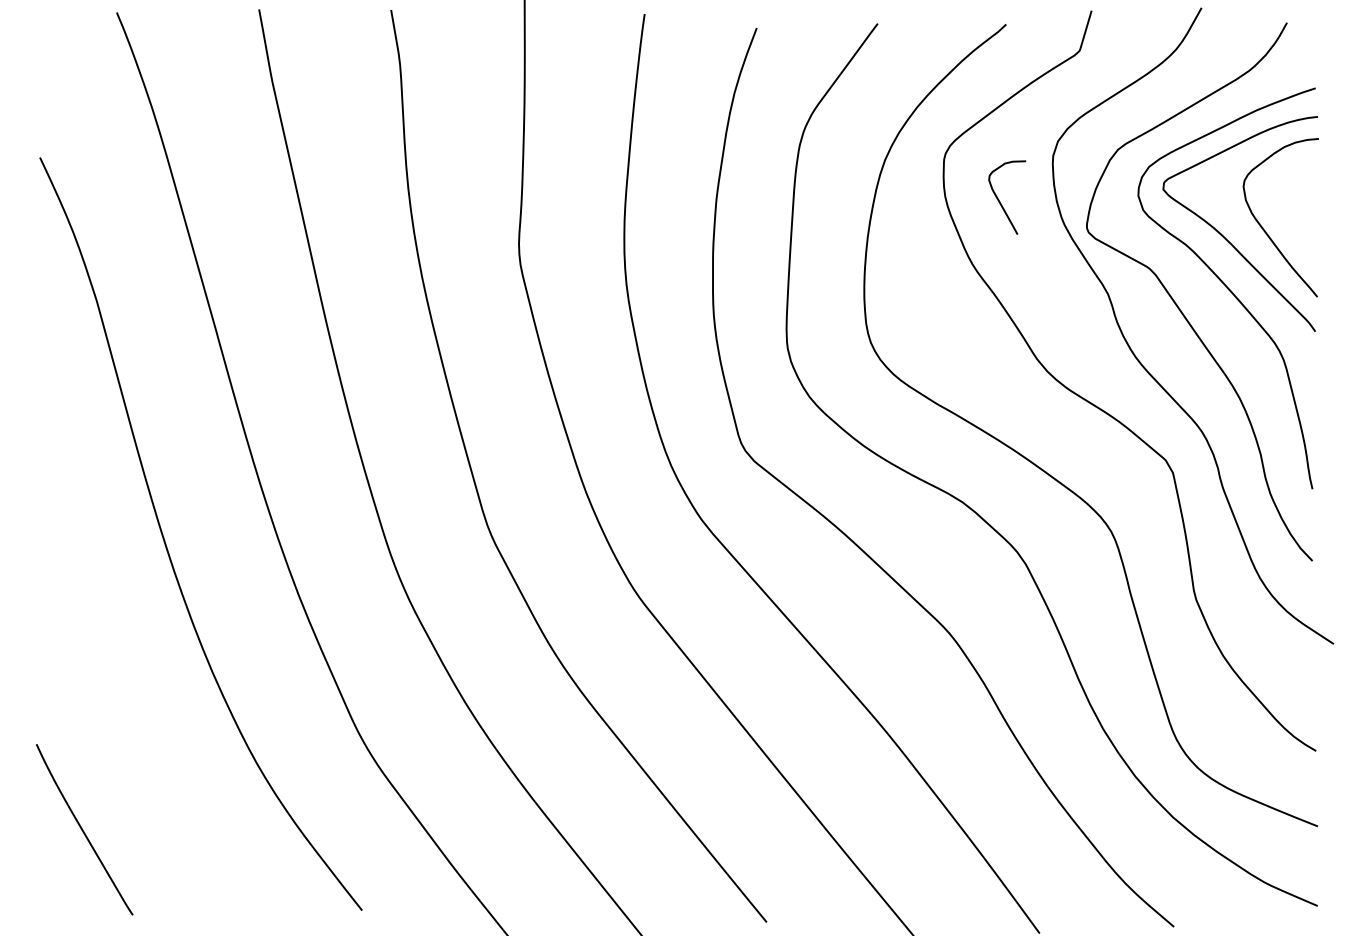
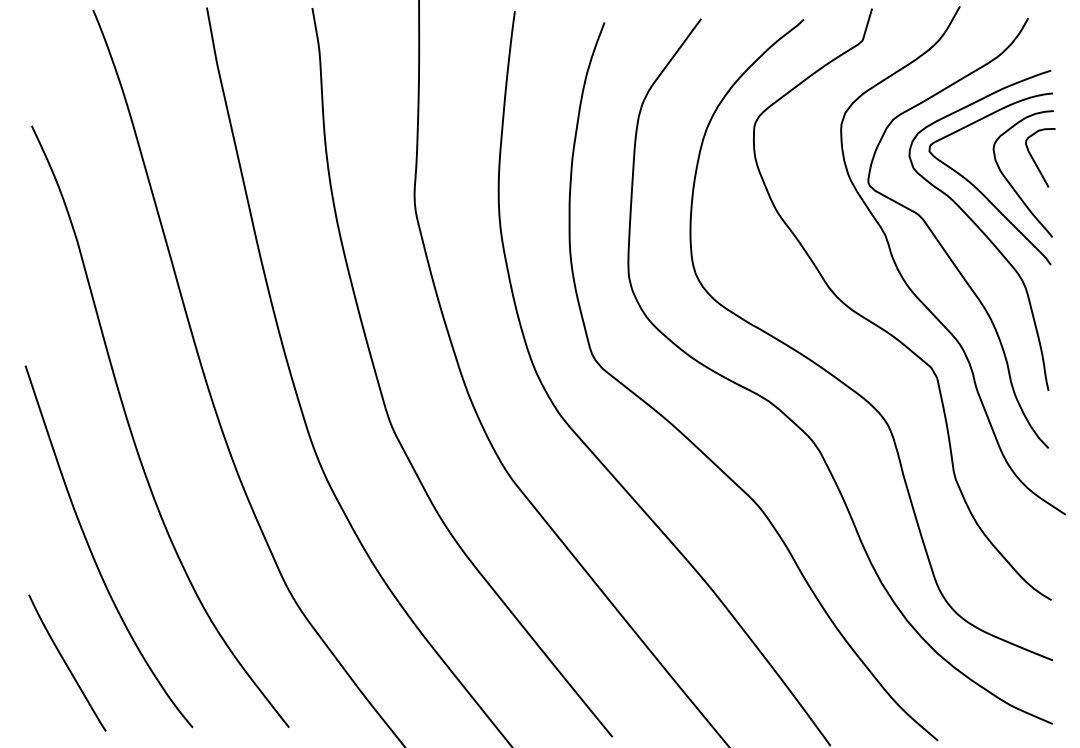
curve: (1000, 201) -> (1035, 161), moved
curve: (115, 690) -> (92, 551), added

